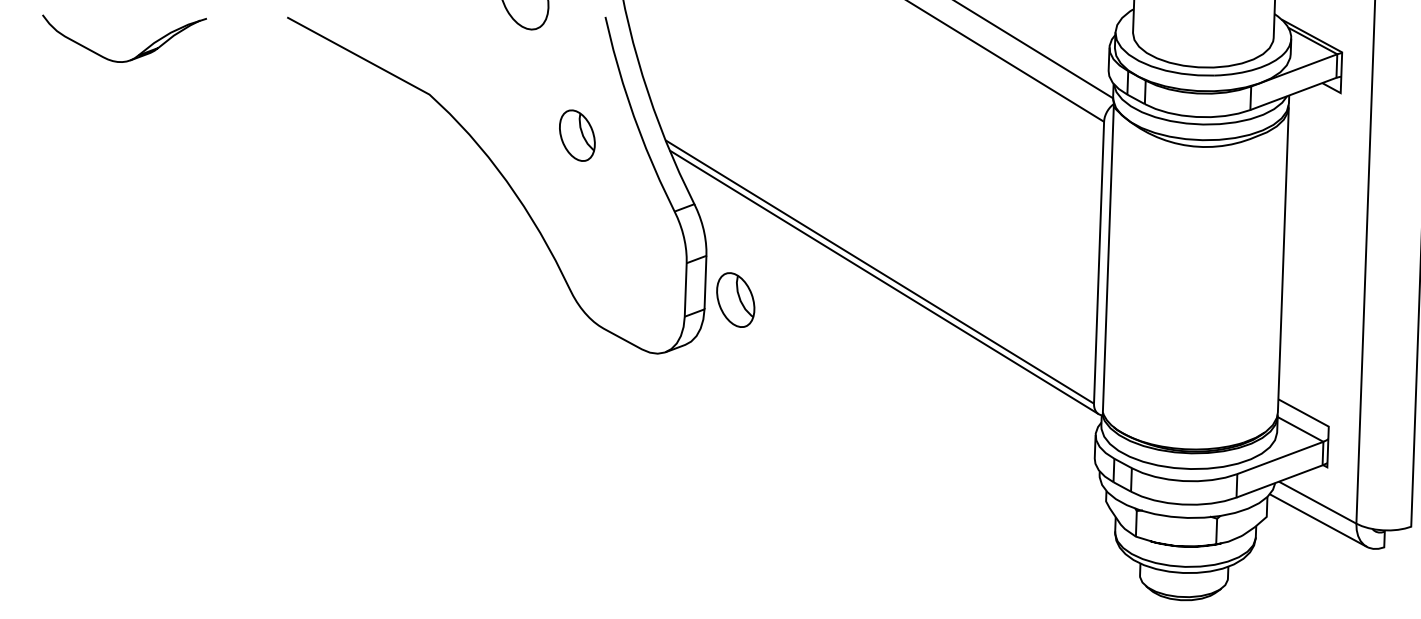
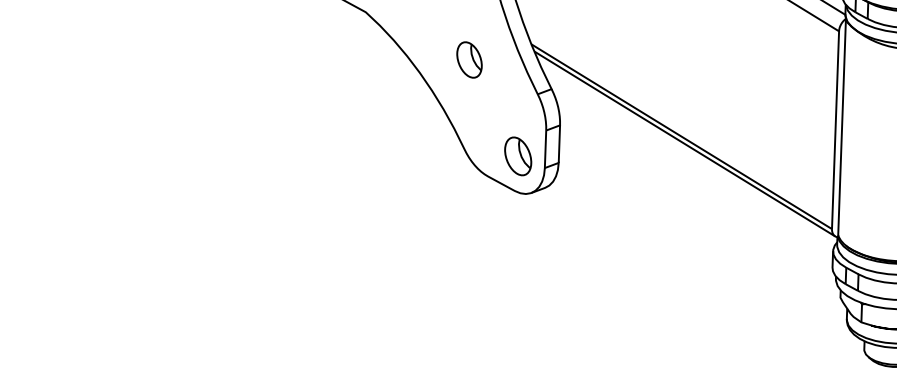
part: (577, 135) -> (469, 59), moved
part: (735, 299) -> (518, 155), moved

